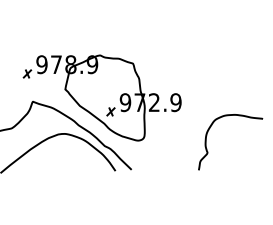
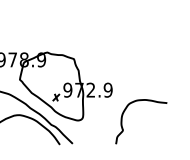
curve: (207, 148) -> (122, 126), moved

